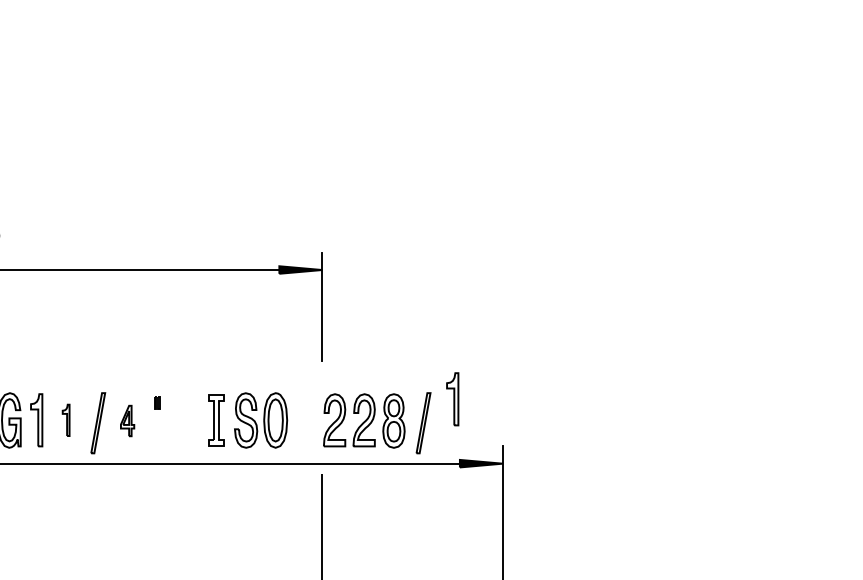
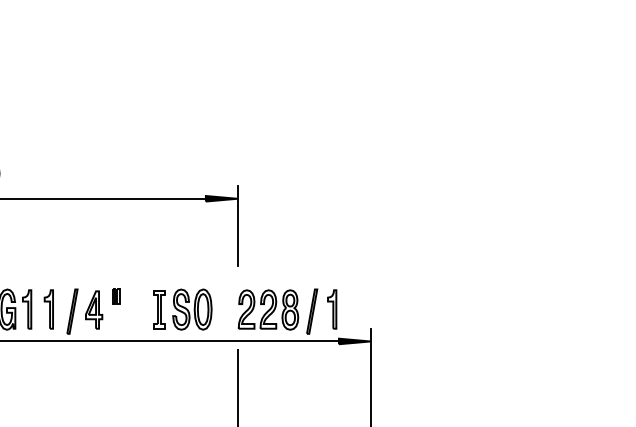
part: (452, 399) -> (331, 309), moved
part: (157, 402) -> (116, 296), size x1.67
part: (65, 420) -> (48, 309), size x1.67
part: (127, 420) -> (94, 309), size x1.67

